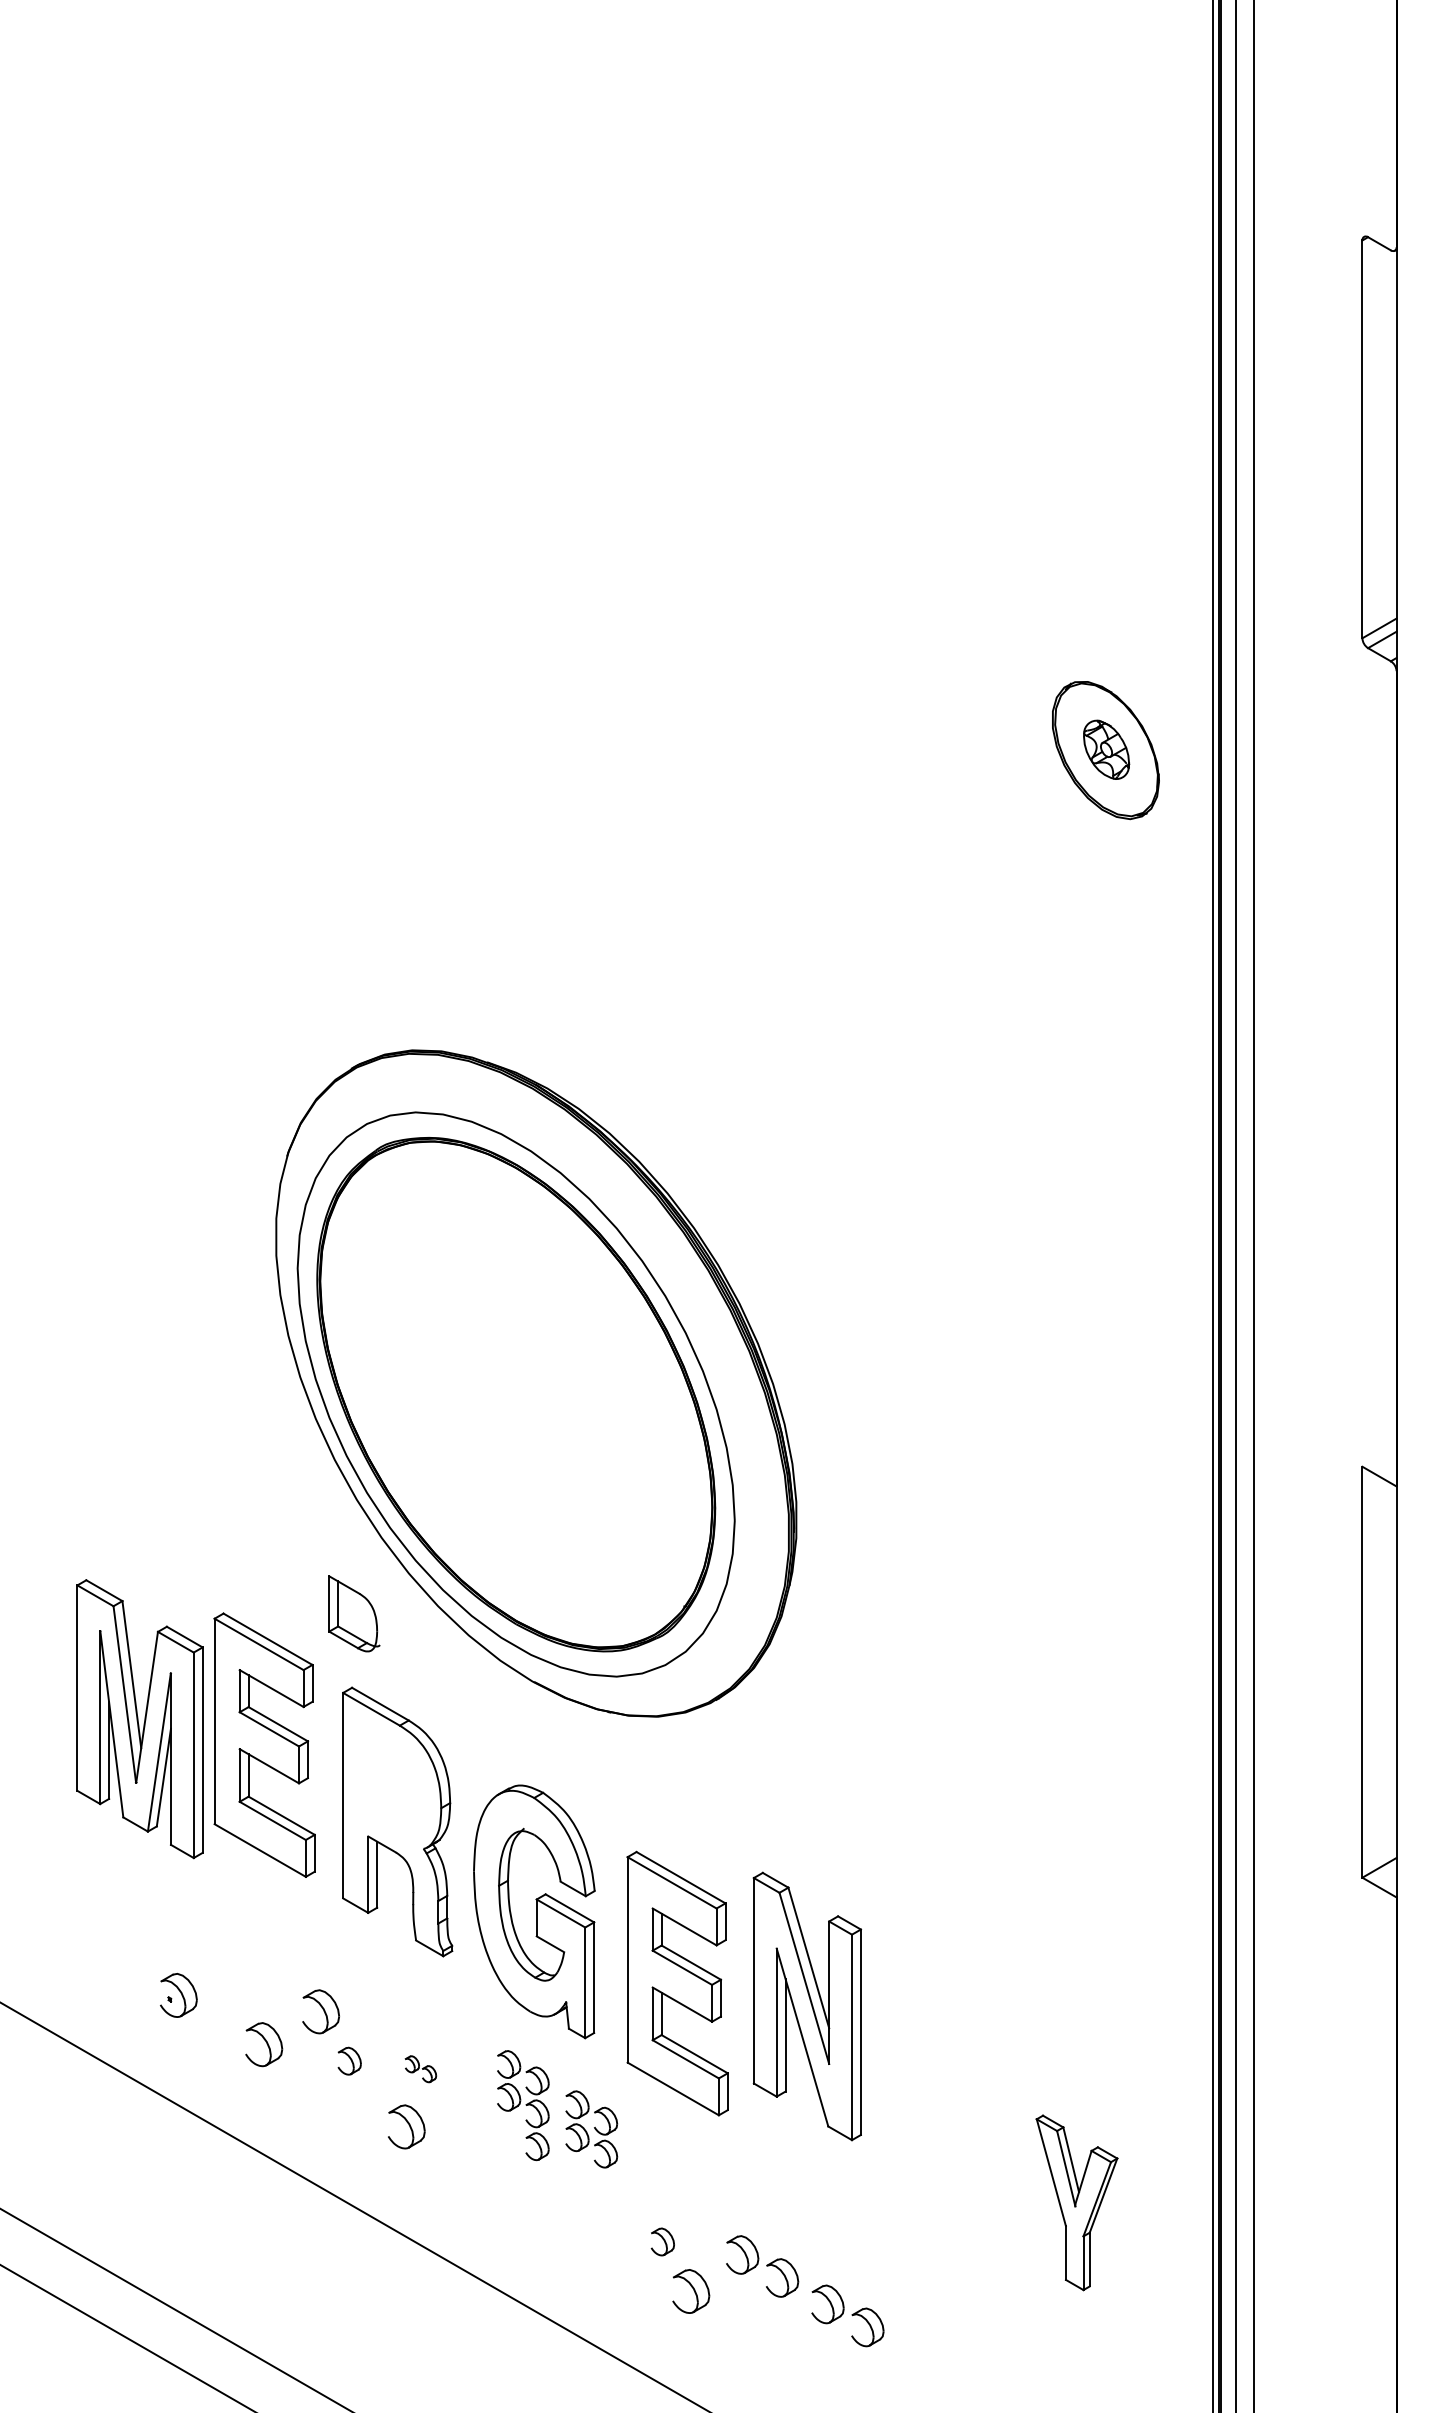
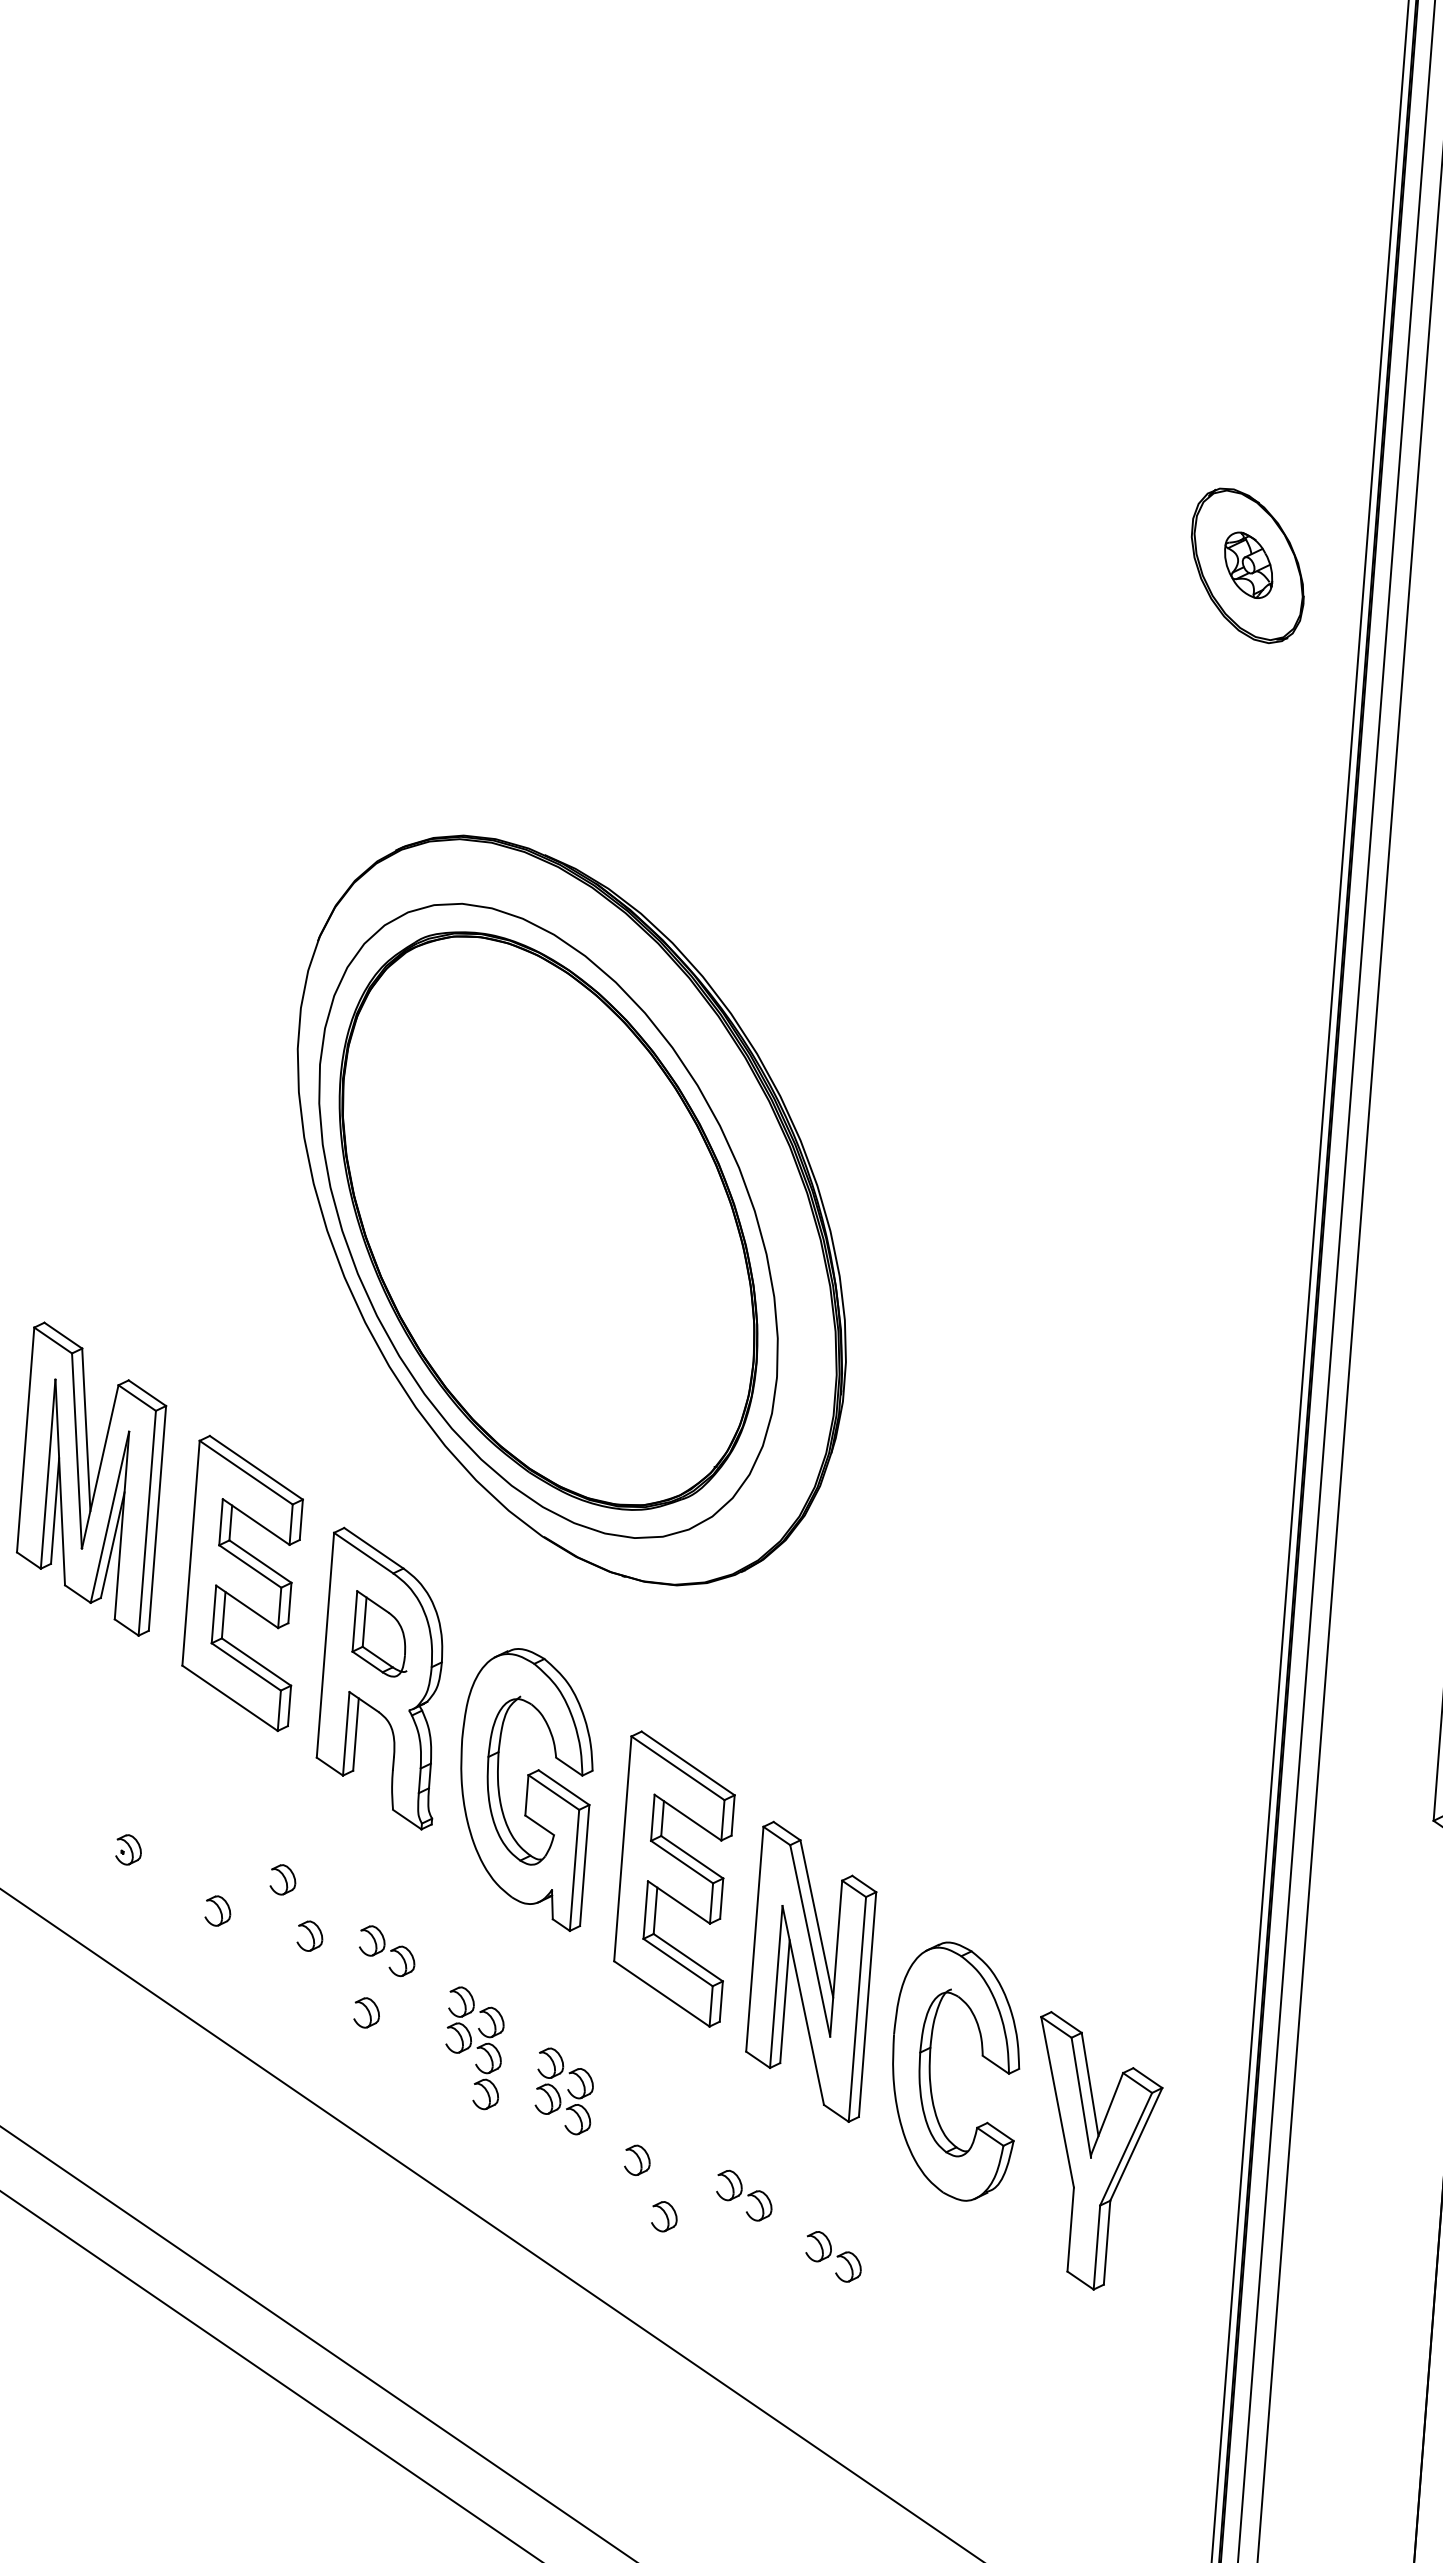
part: (354, 1613) -> (381, 1633), moved
part: (139, 1719) -> (90, 1479), moved
part: (178, 1995) -> (128, 1850), size x0.62
part: (806, 2006) -> (810, 1971), moved
part: (321, 2011) -> (283, 1879), size x0.62
part: (264, 2044) -> (218, 1910), size x0.62
part: (420, 2068) -> (387, 1950), size x1.67
part: (523, 2105) -> (474, 2048), moved
part: (406, 2126) -> (366, 2012), size x0.62
part: (591, 2129) -> (564, 2091), moved
part: (923, 2142) -> (931, 2073), added
part: (1076, 2202) -> (1093, 2152), size x1.43
part: (762, 2266) -> (744, 2195), size x0.71
part: (691, 2290) -> (664, 2215), size x0.62
part: (847, 2315) -> (833, 2256), size x0.71

